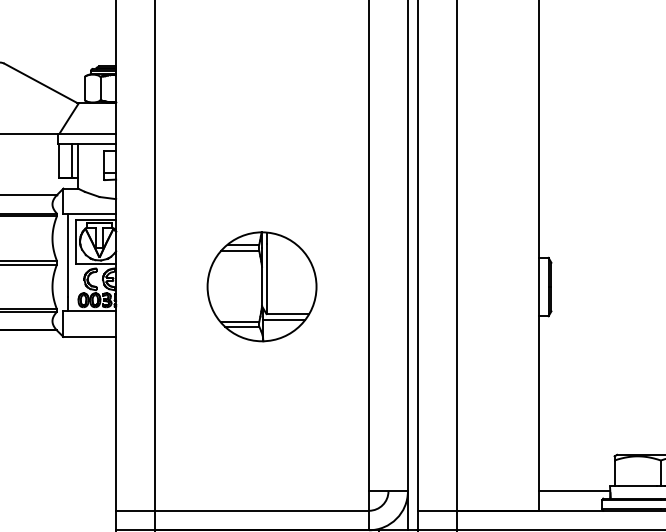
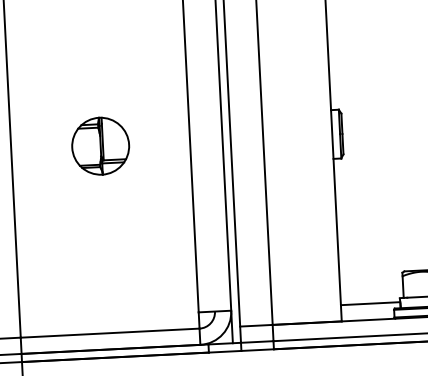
part: (261, 287) -> (100, 146), size x0.62

